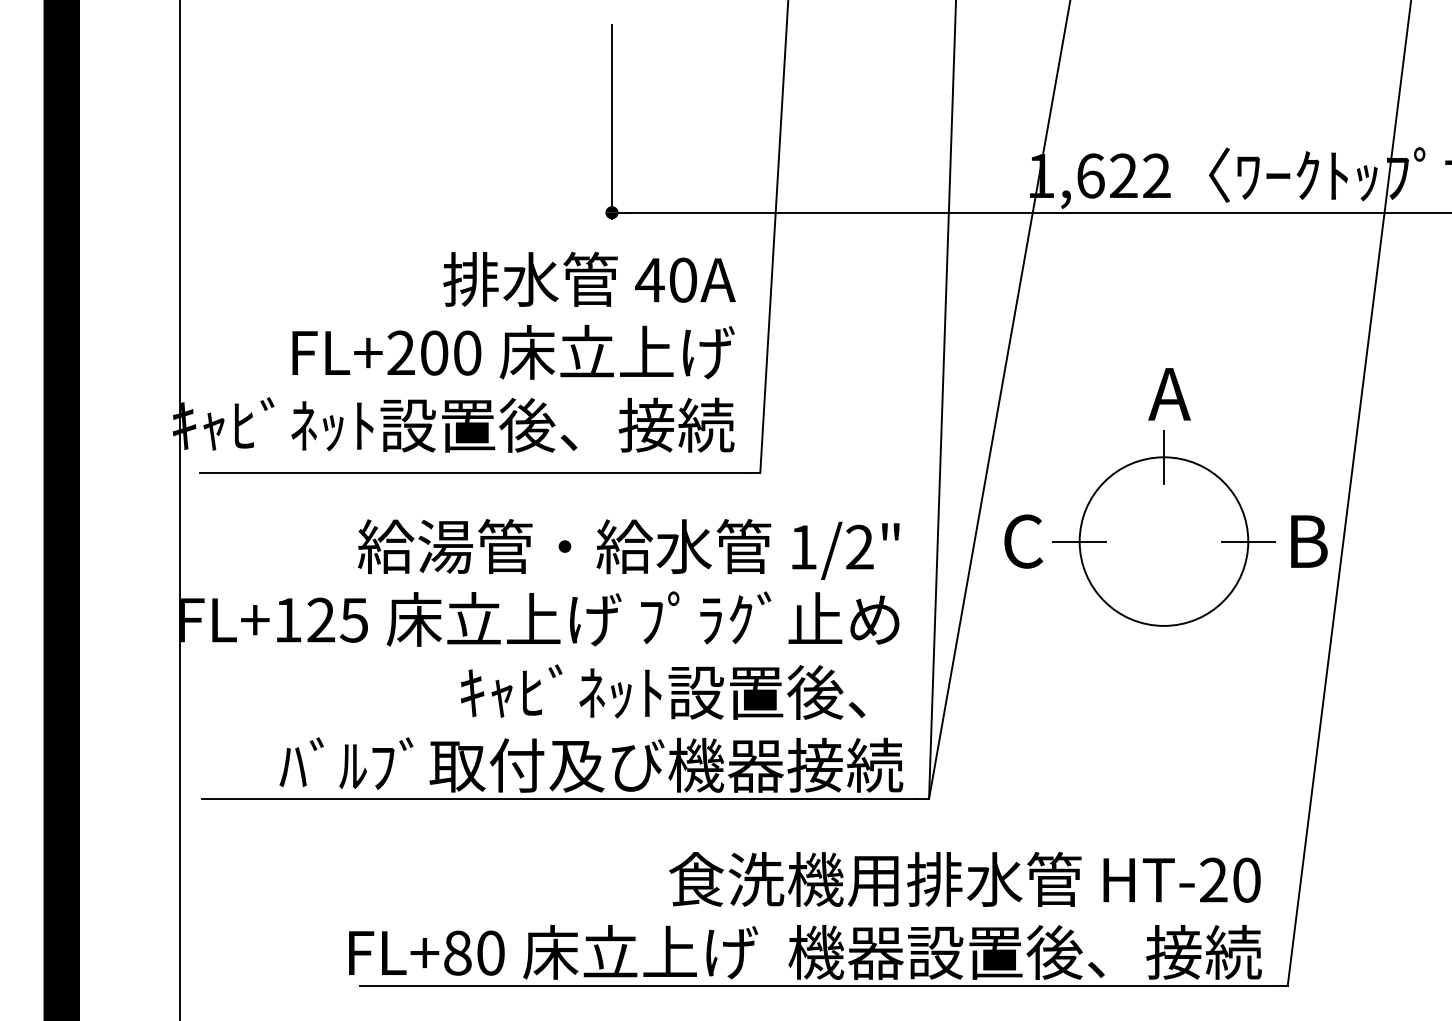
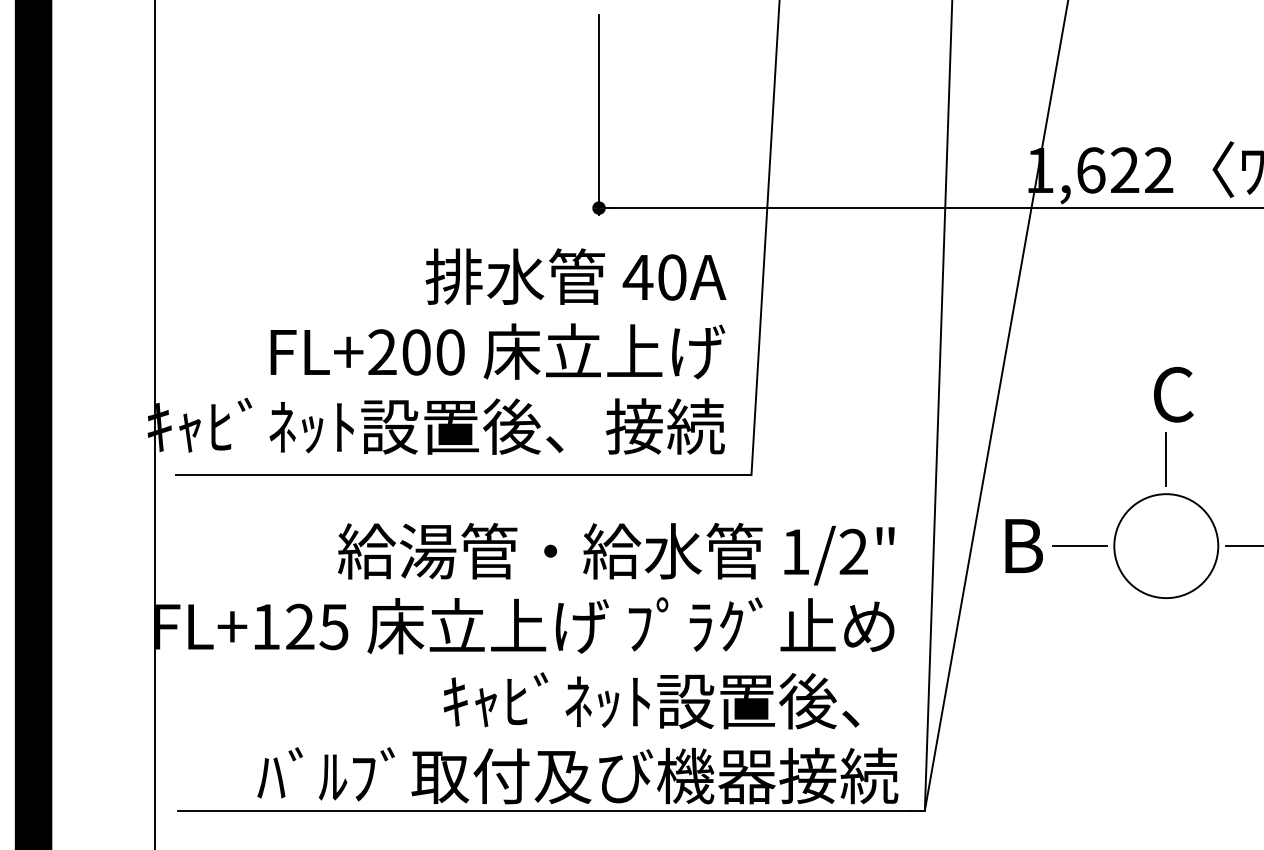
text: (1169, 394) -> (1171, 394), A -> C
text: (1023, 541) -> (1021, 546), C -> B
circle: (1163, 541) -> (1165, 546), size x0.6

